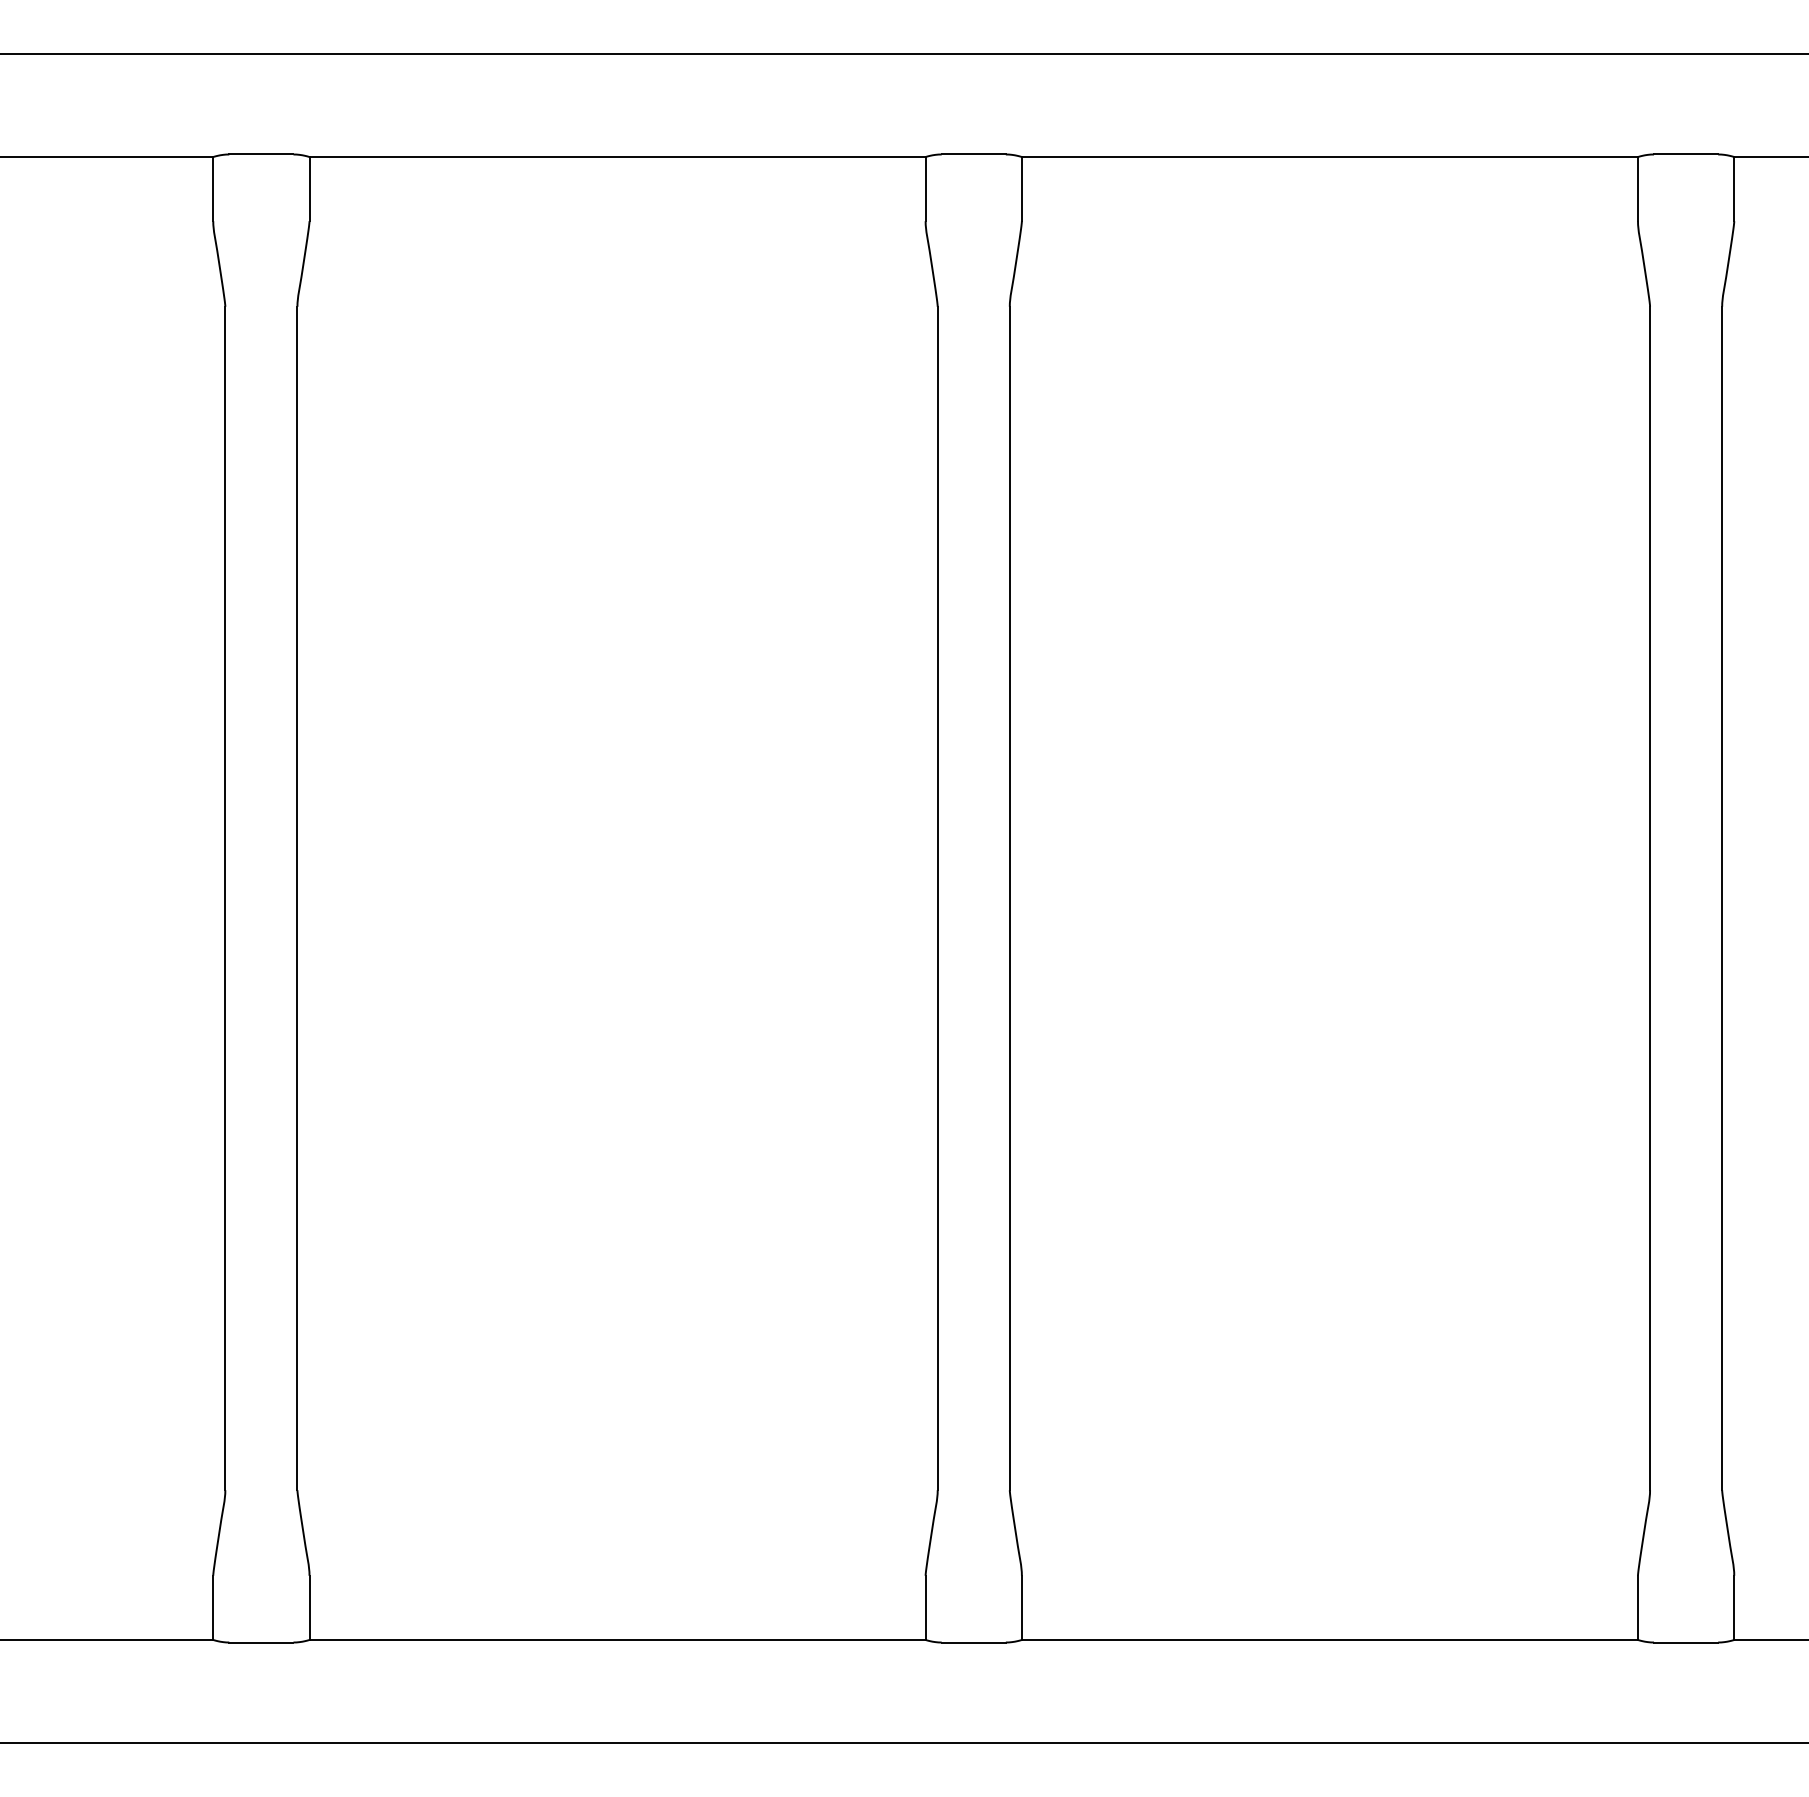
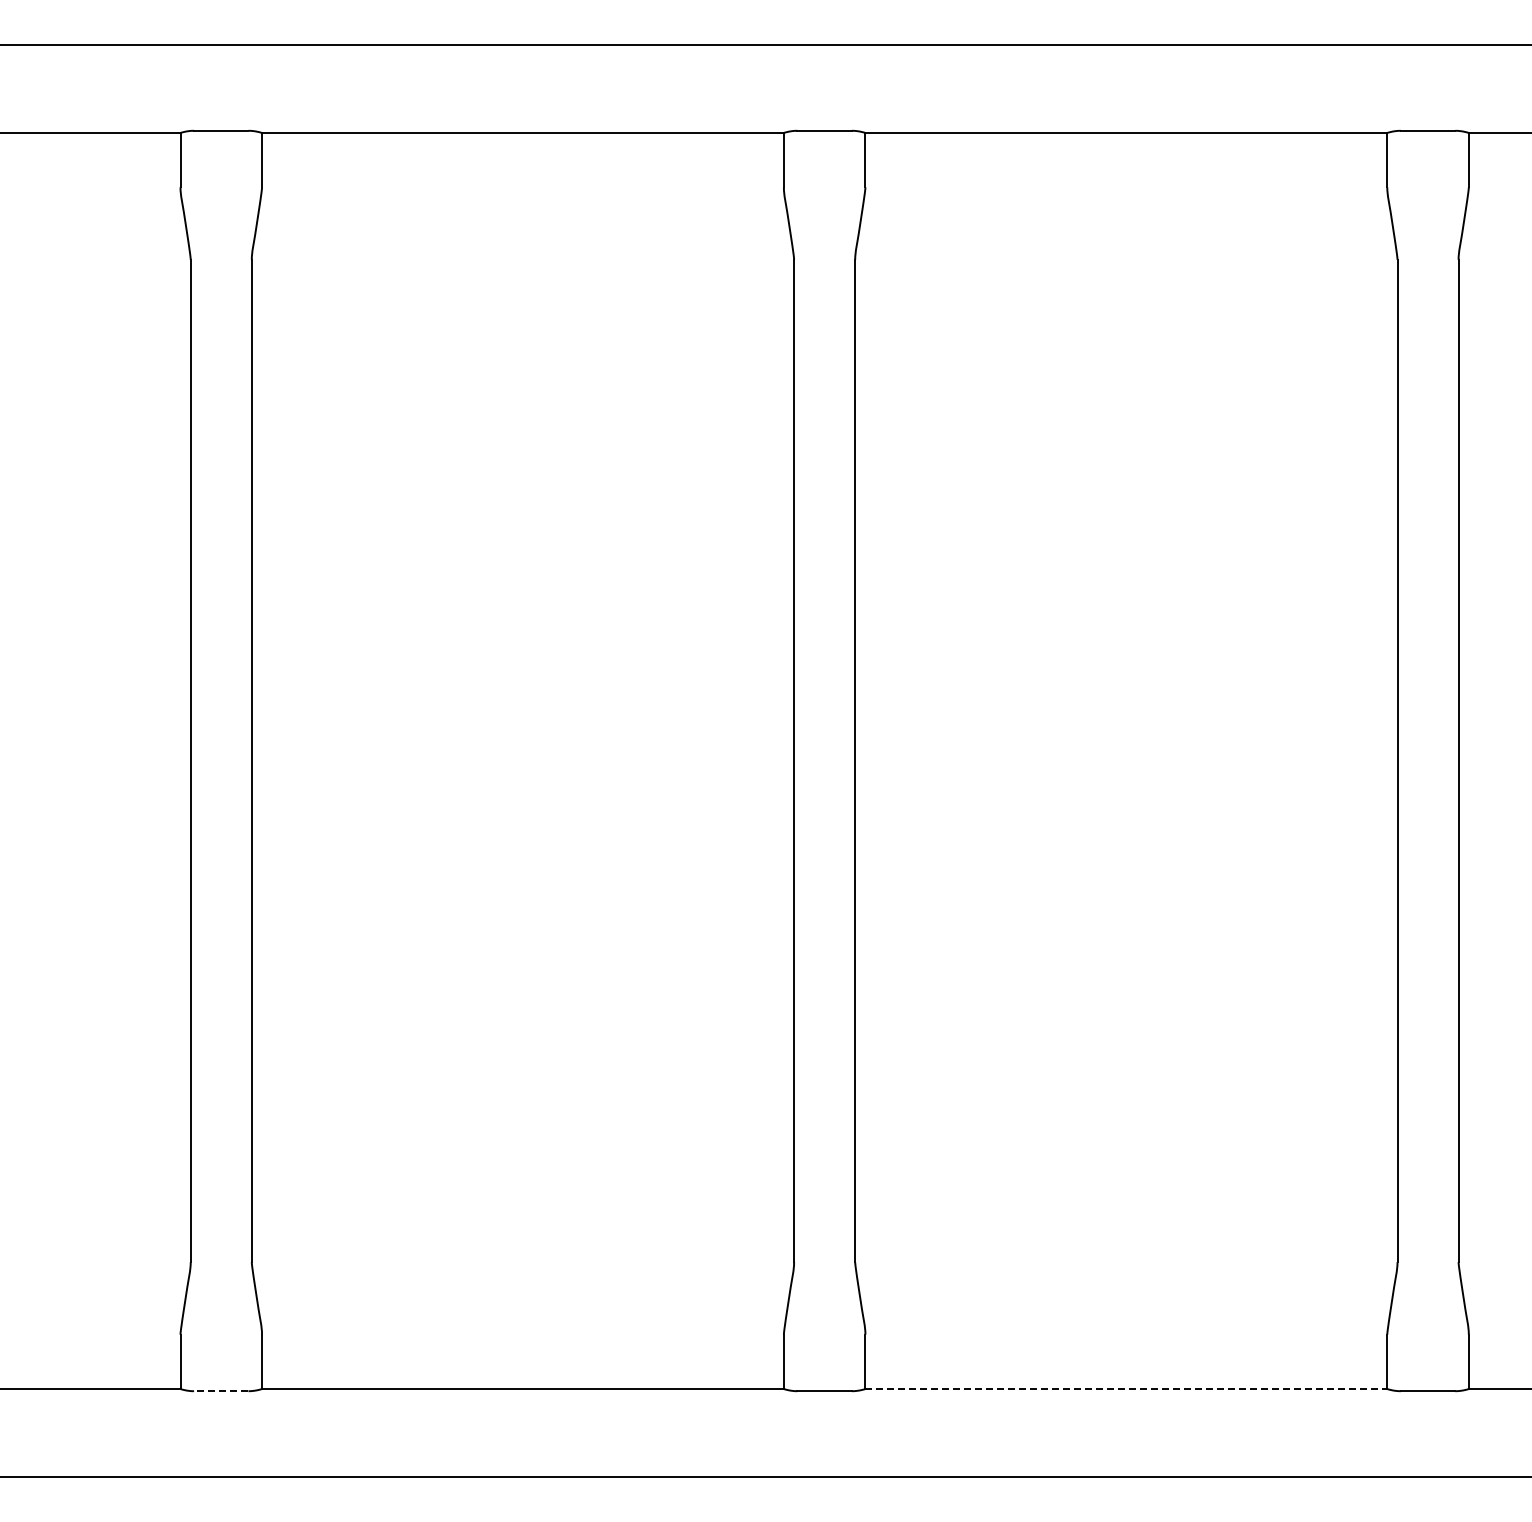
line: (1330, 1640) -> (1126, 1389), solid -> dashed
line: (260, 1642) -> (220, 1391), solid -> dashed

